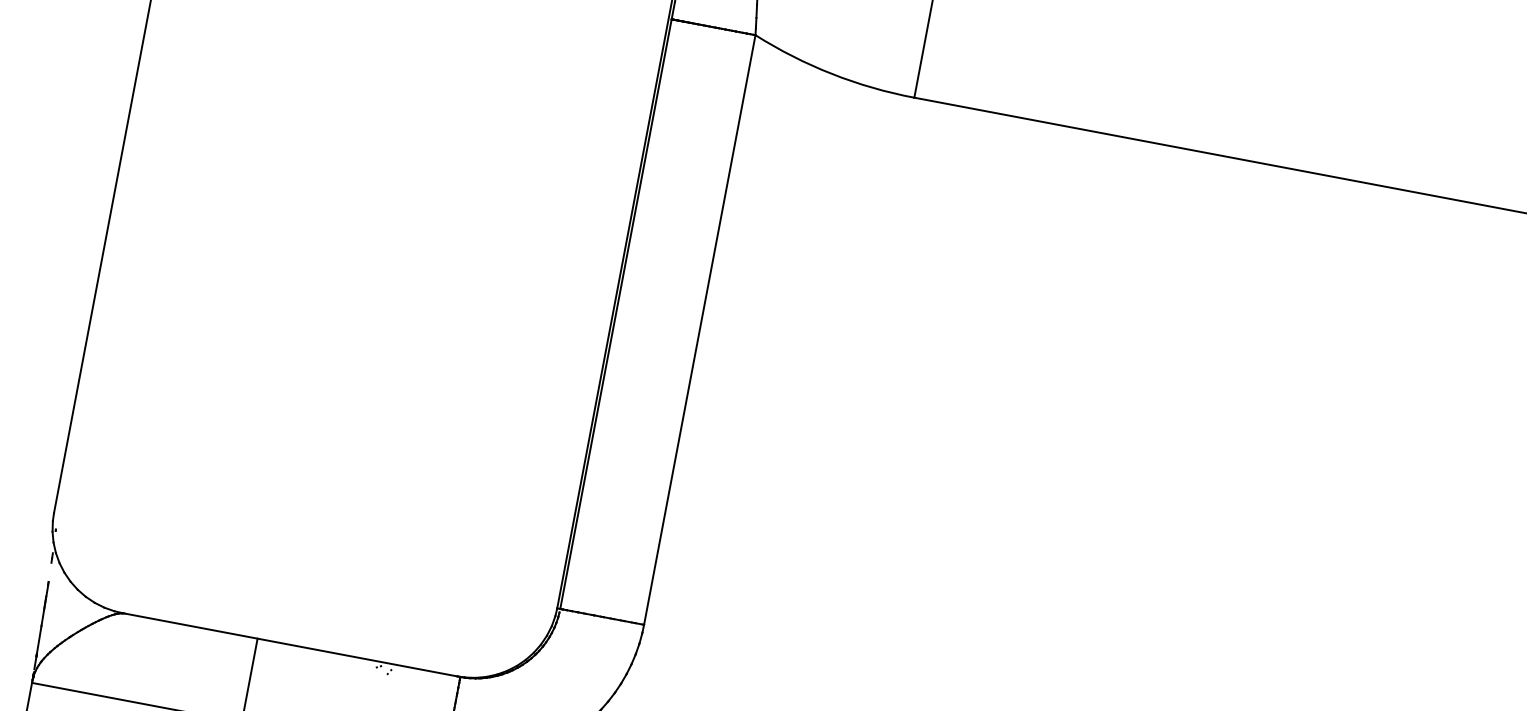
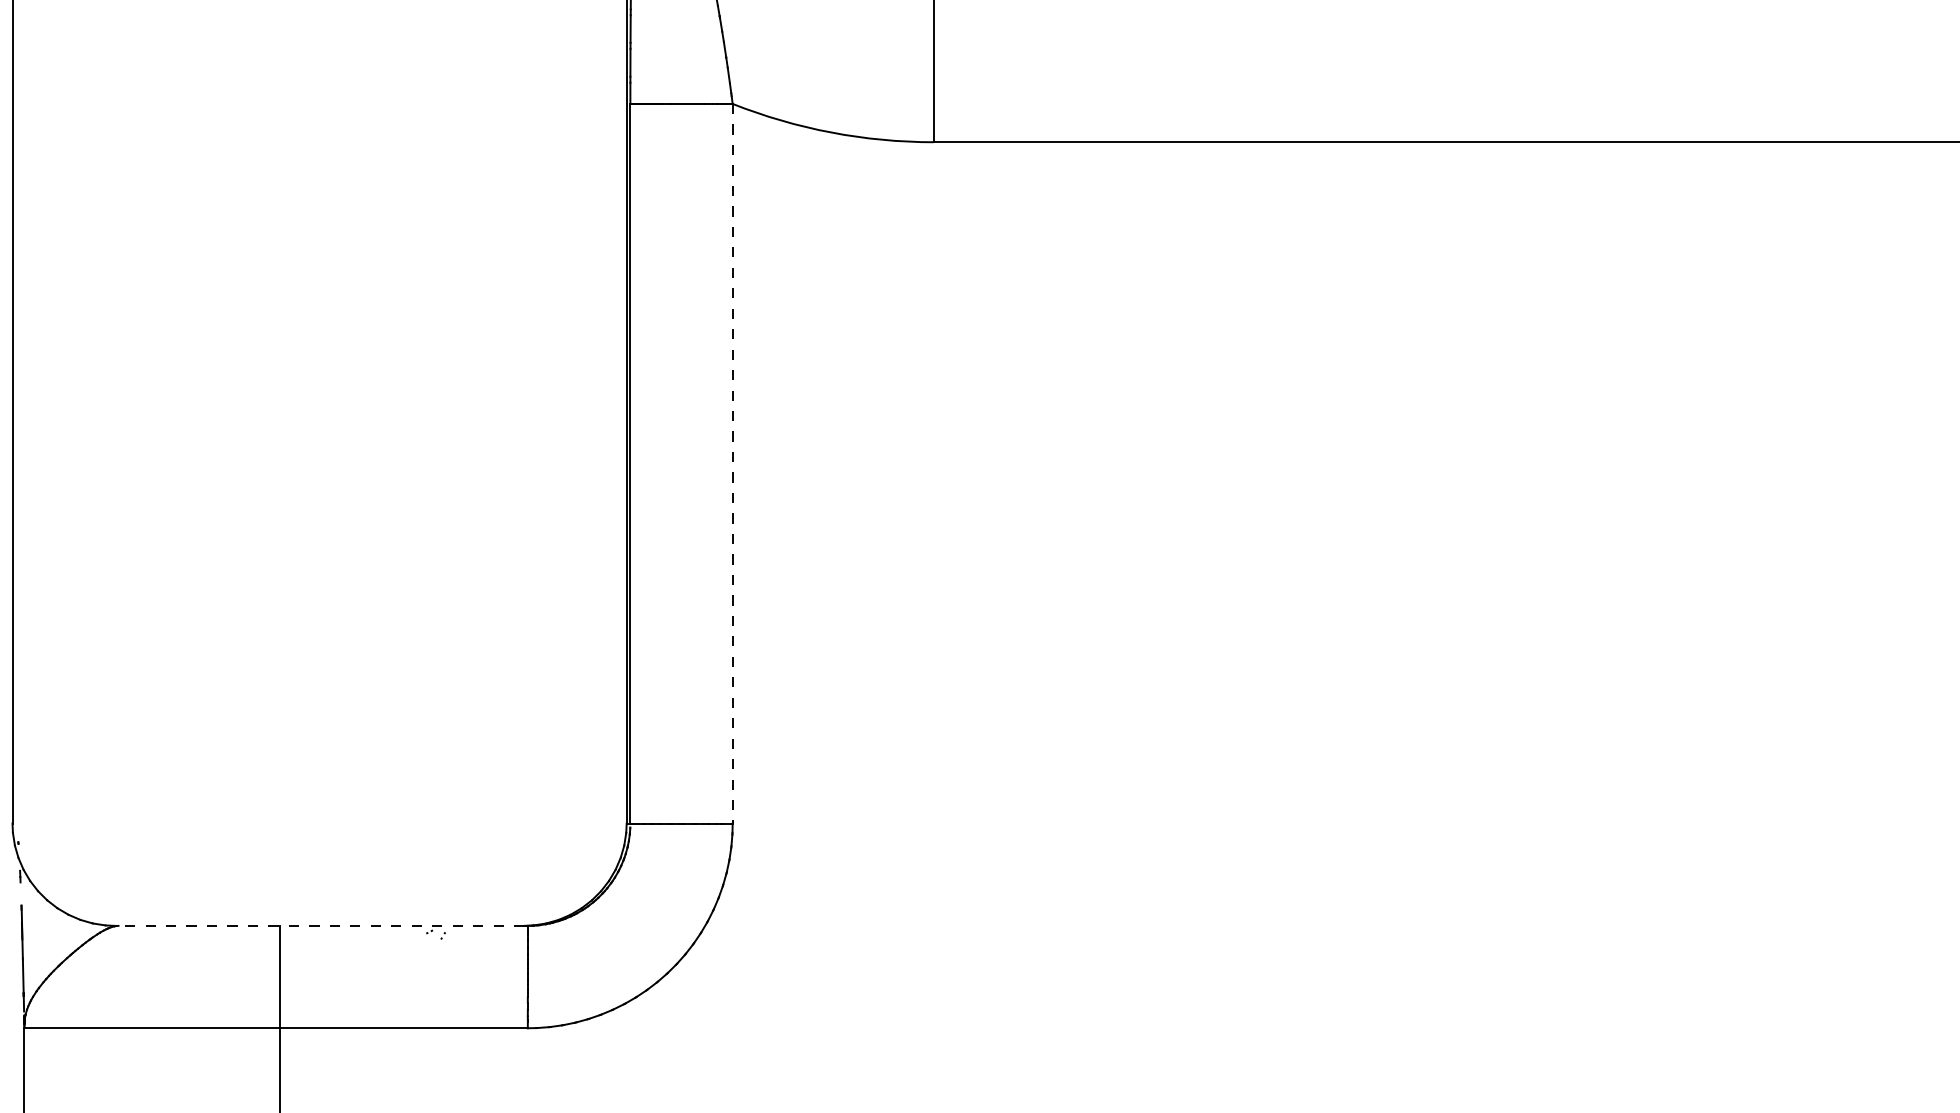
line: (699, 329) -> (732, 463), solid -> dashed
line: (289, 644) -> (319, 925), solid -> dashed

